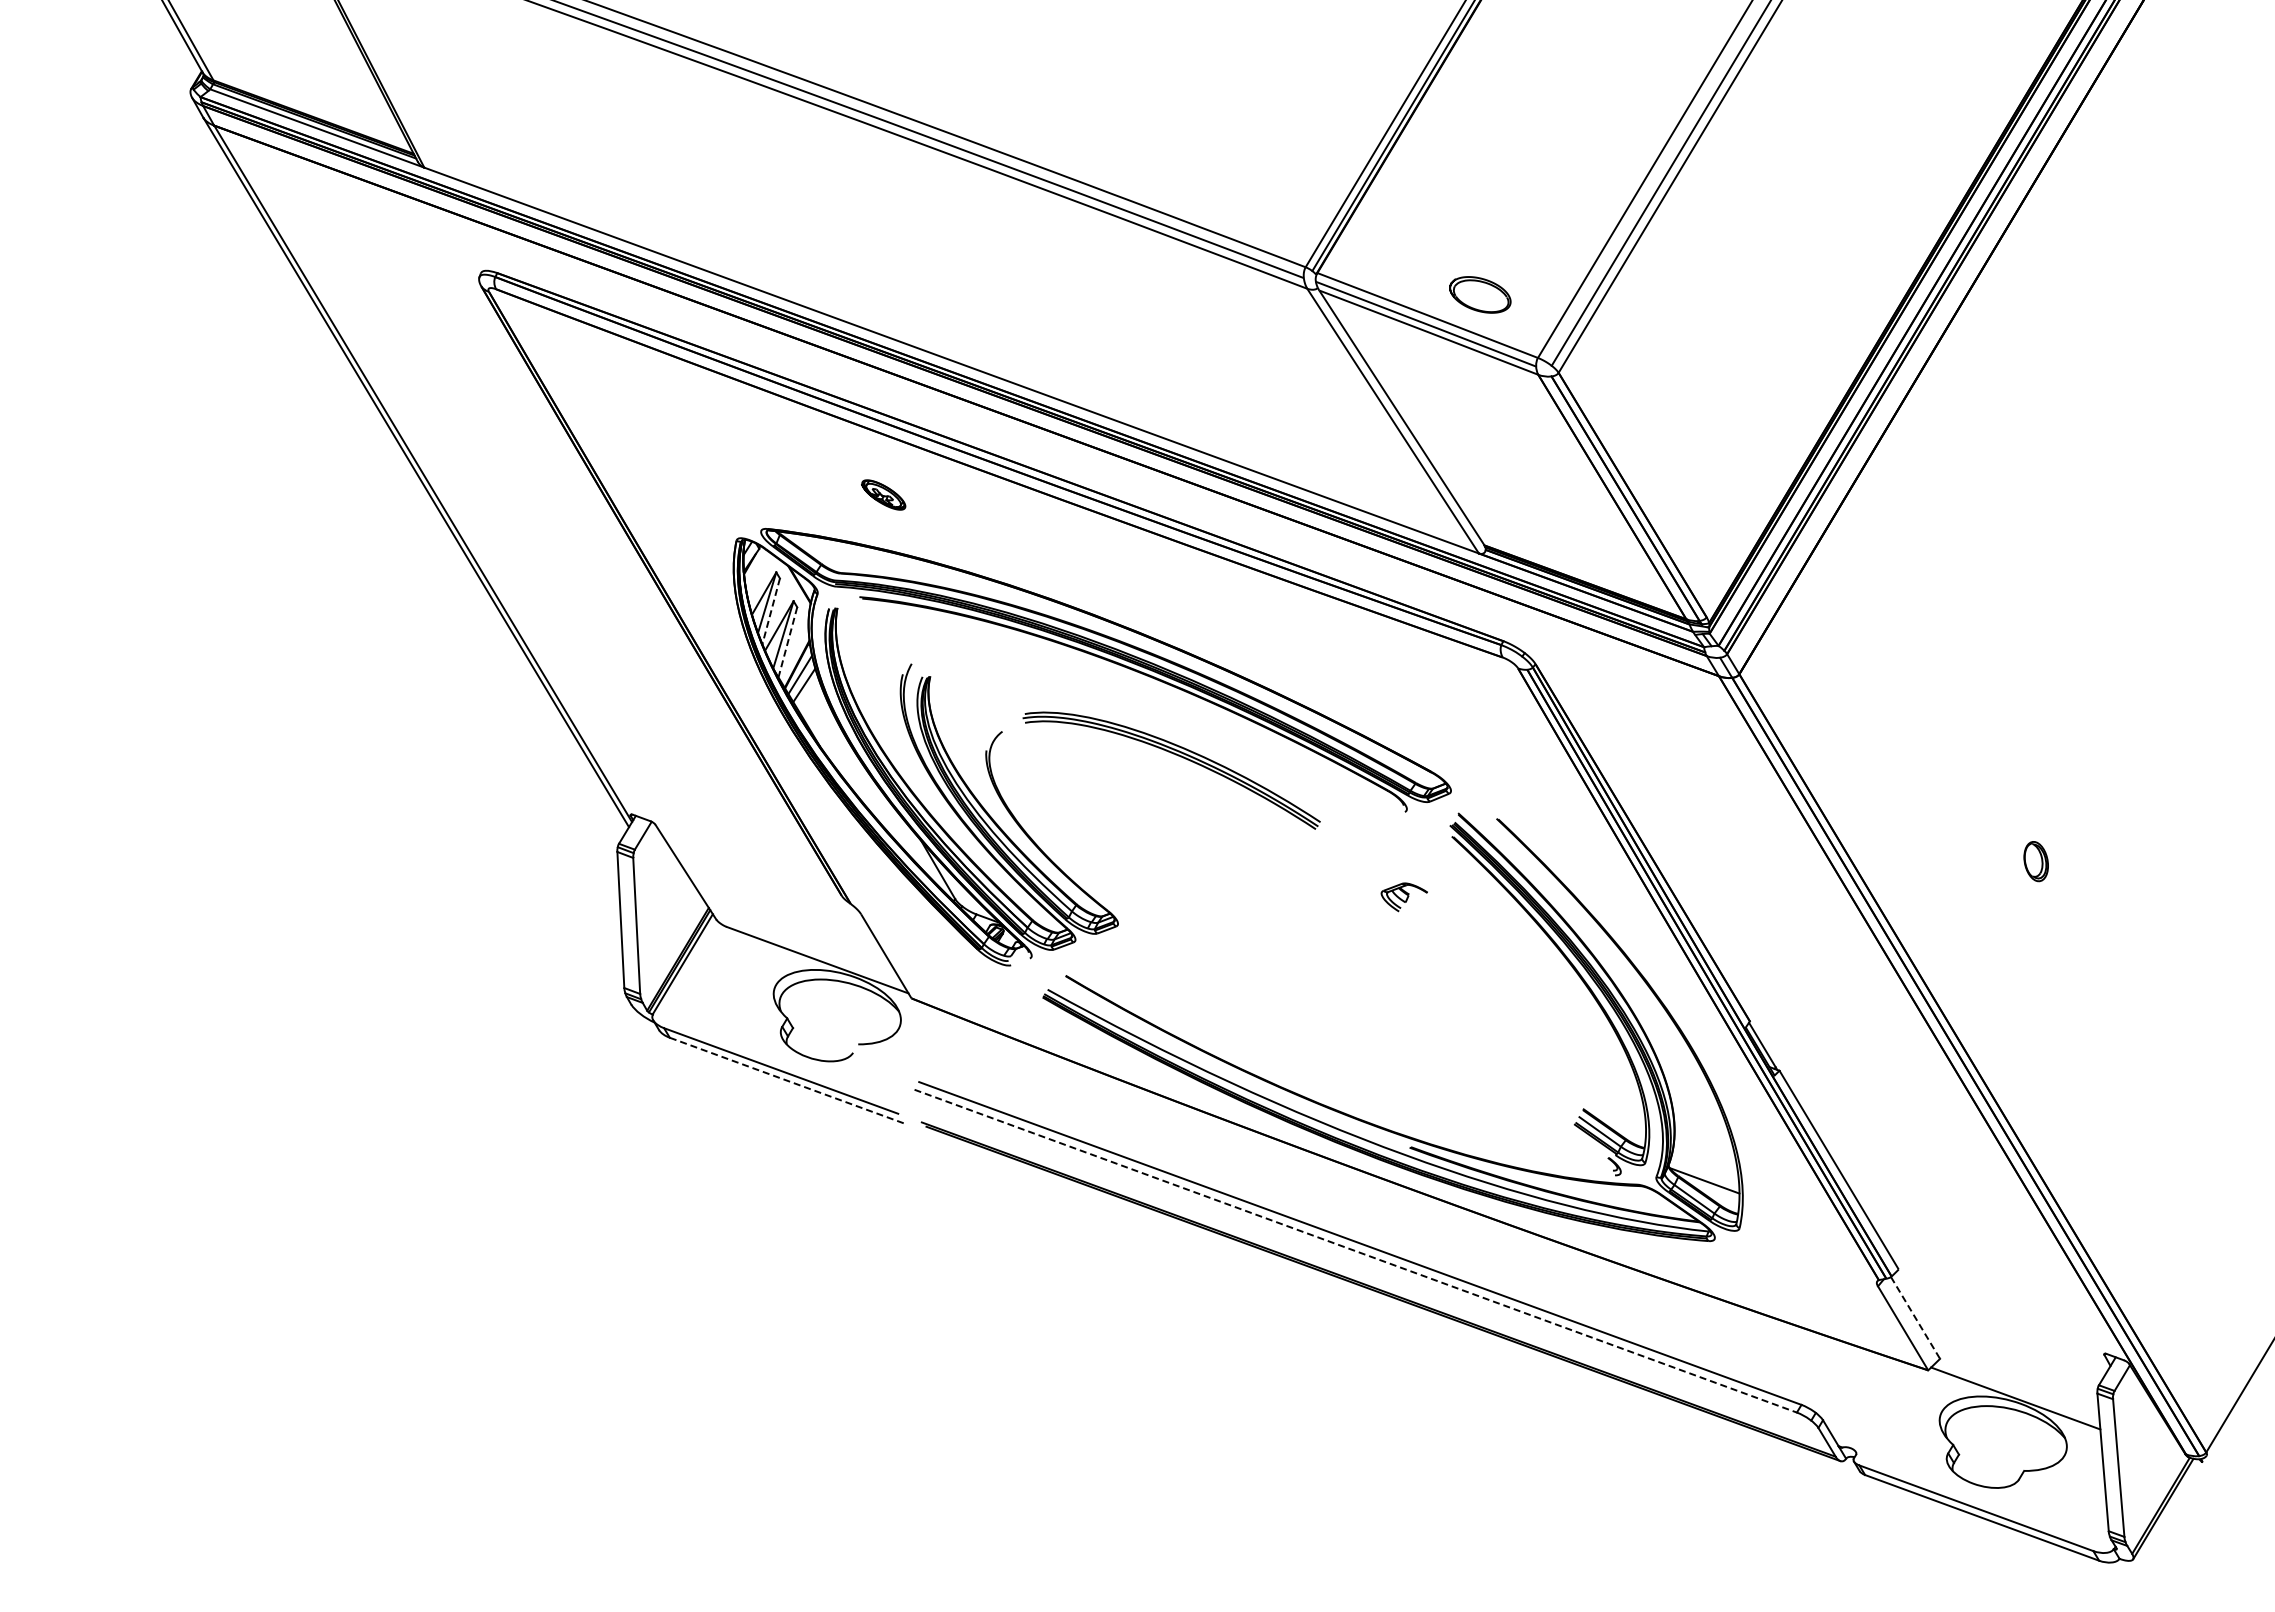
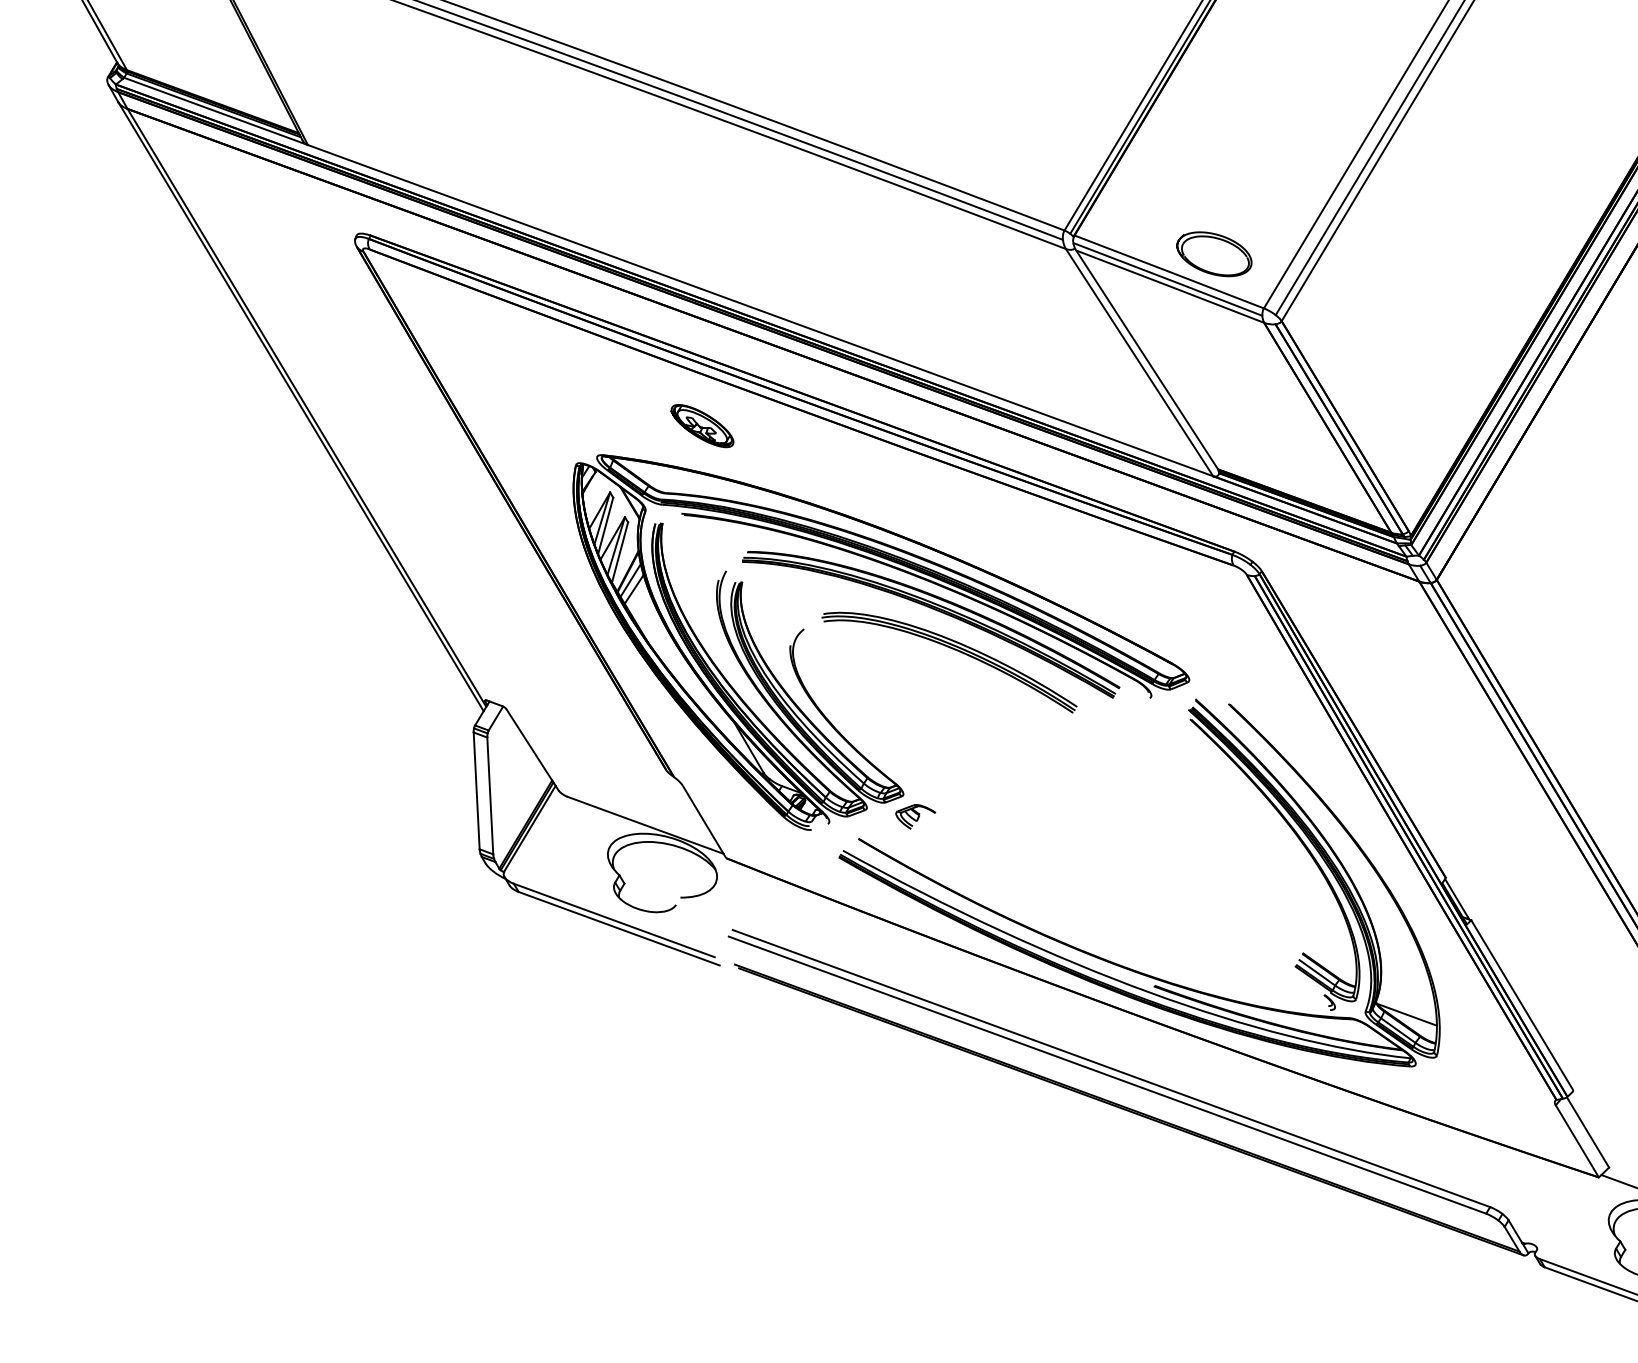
part: (1480, 294) -> (1214, 253), size x1.43
part: (883, 494) -> (702, 425), size x1.67
line: (771, 611) -> (605, 526), dashed -> solid
line: (787, 642) -> (619, 552), dashed -> solid
part: (1156, 710) -> (936, 611), added
part: (1403, 897) -> (915, 817), moved
line: (786, 1080) -> (618, 928), dashed -> solid
line: (1355, 1251) -> (1107, 1075), dashed -> solid
line: (1915, 1317) -> (1587, 1132), dashed -> solid

